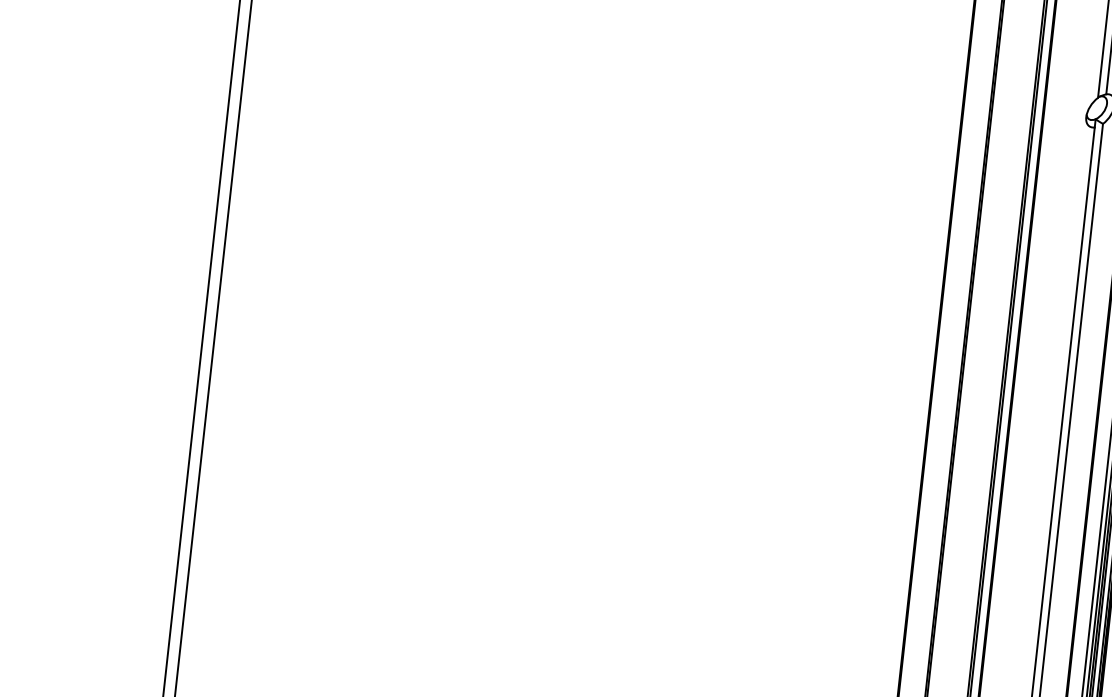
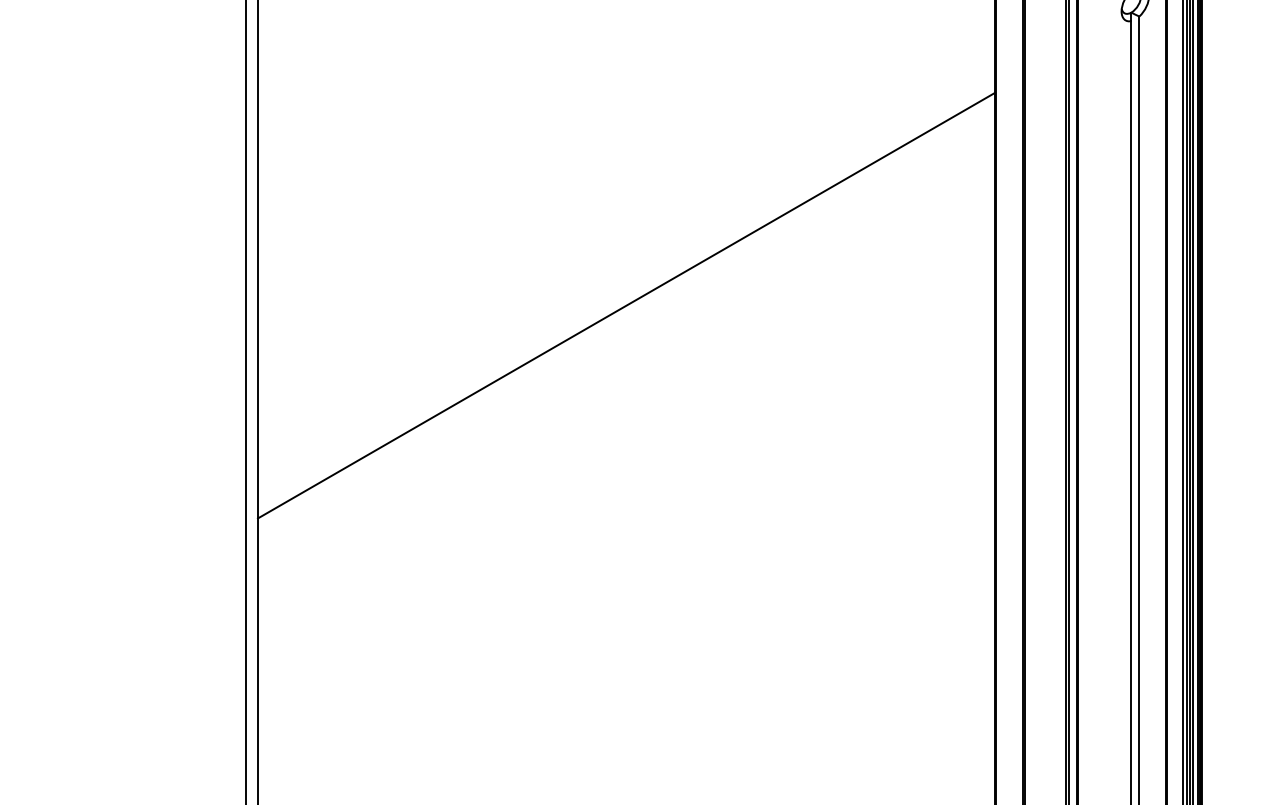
line: (573, 349) -> (625, 305), added

